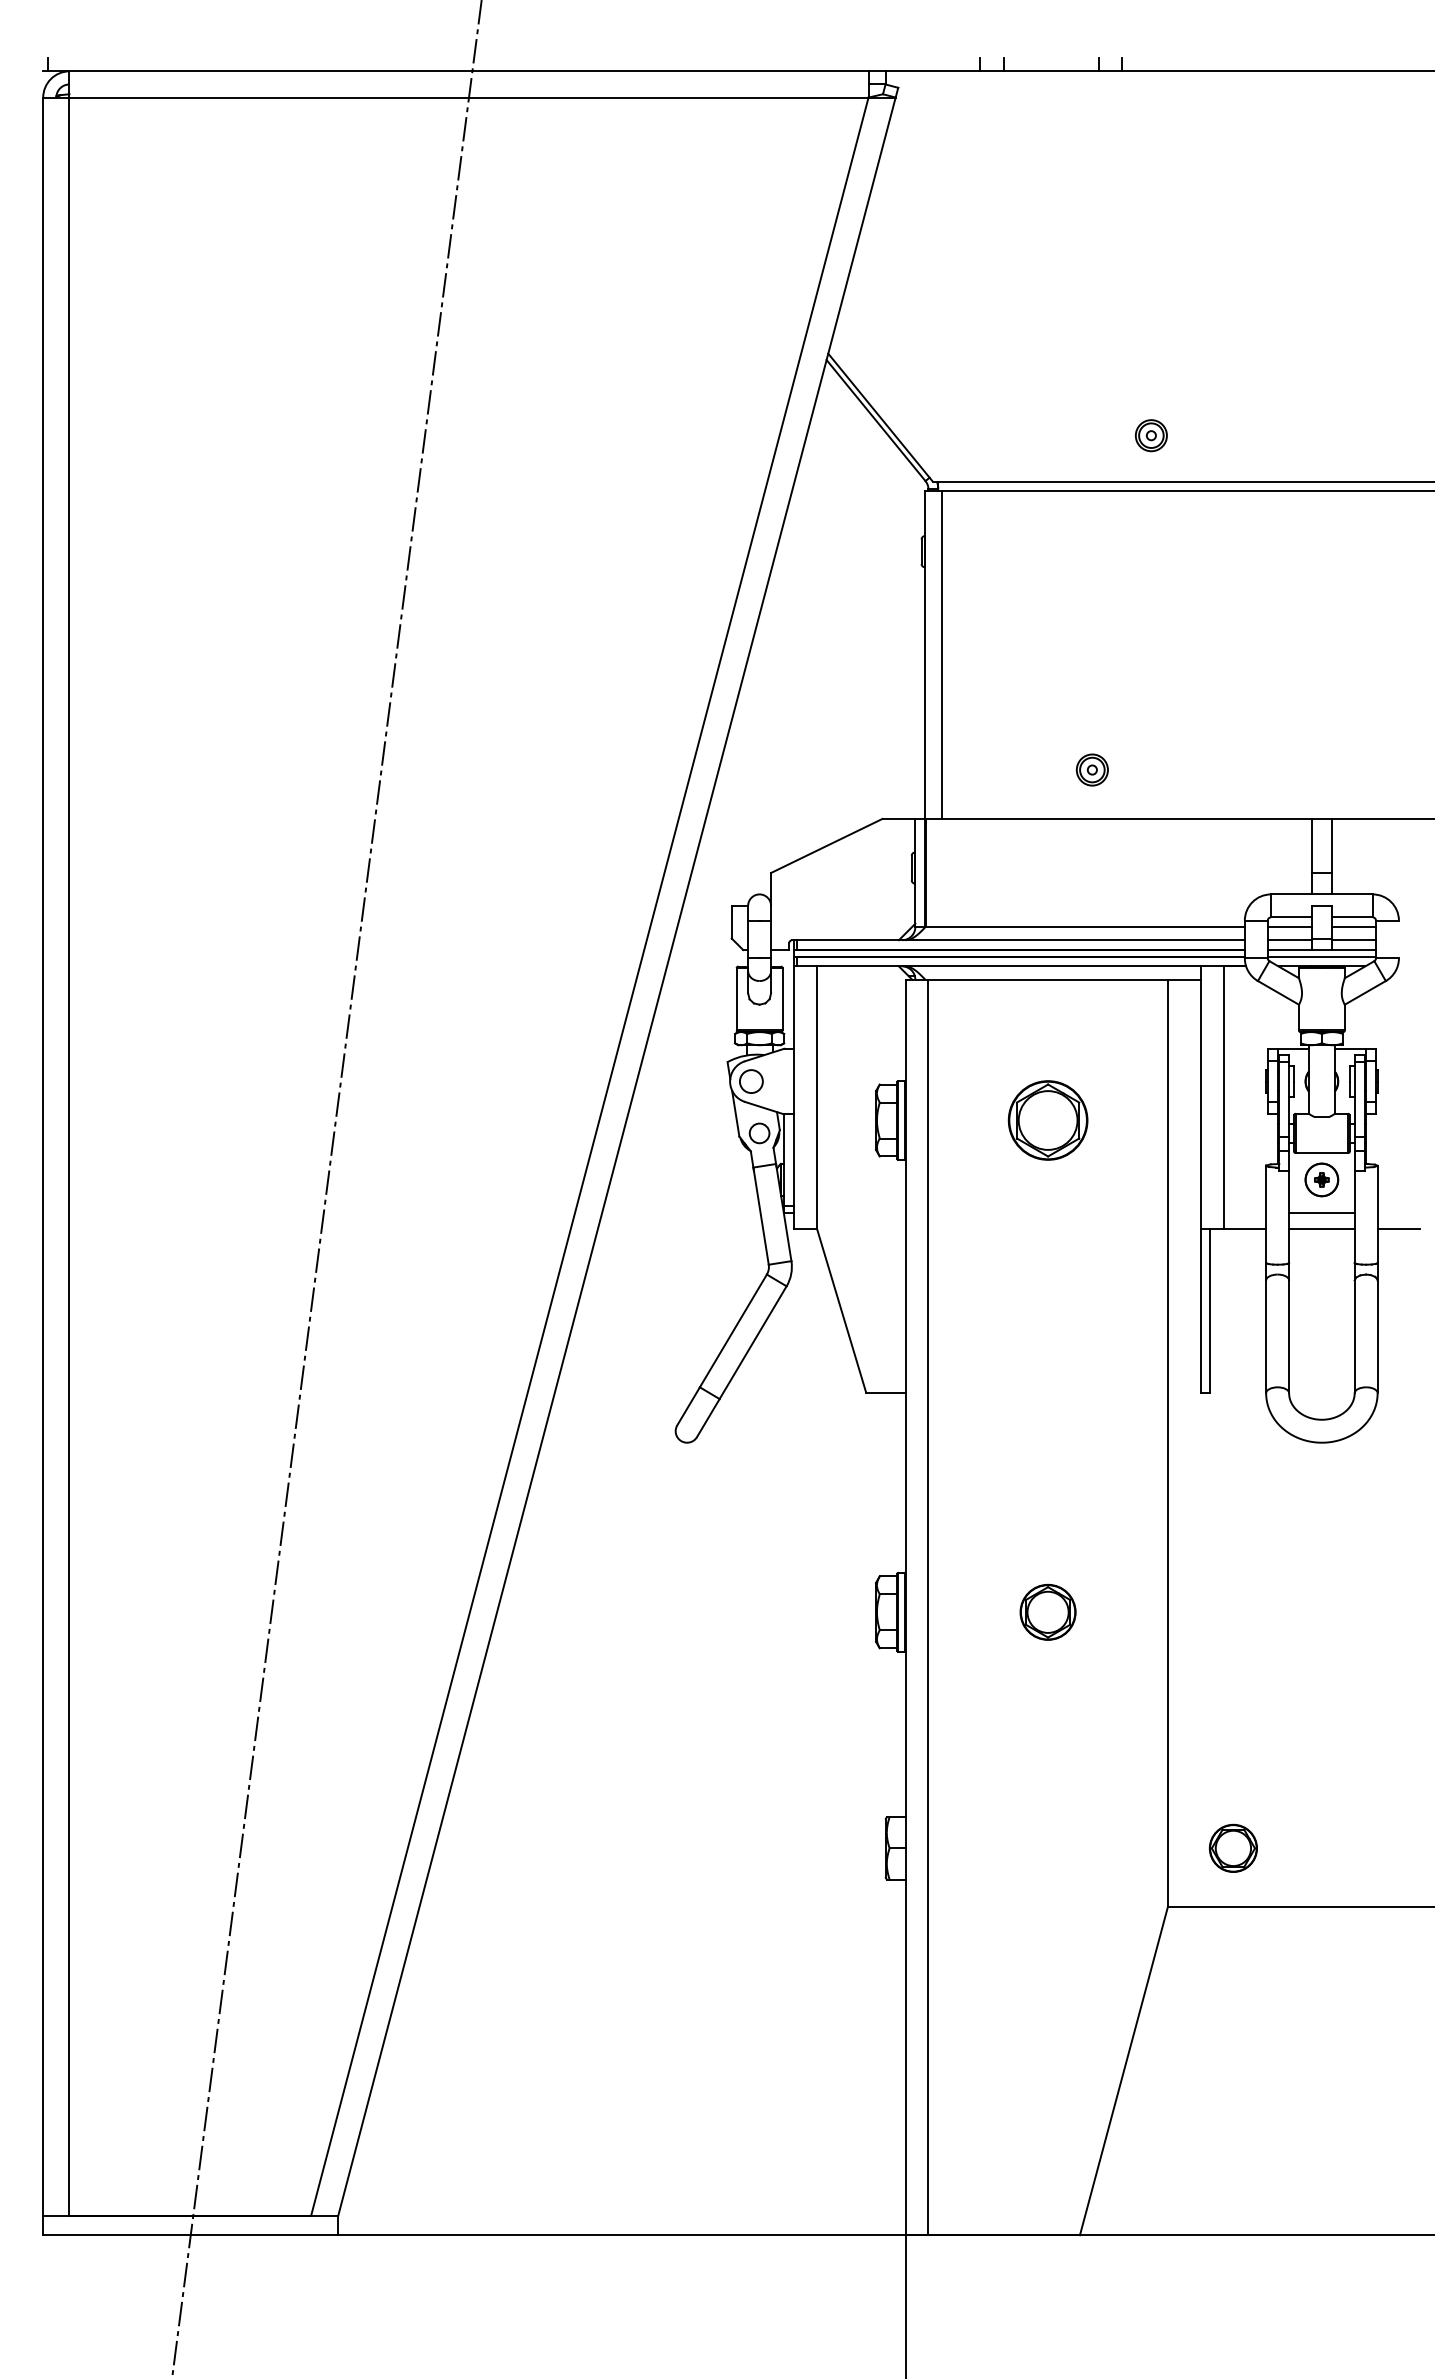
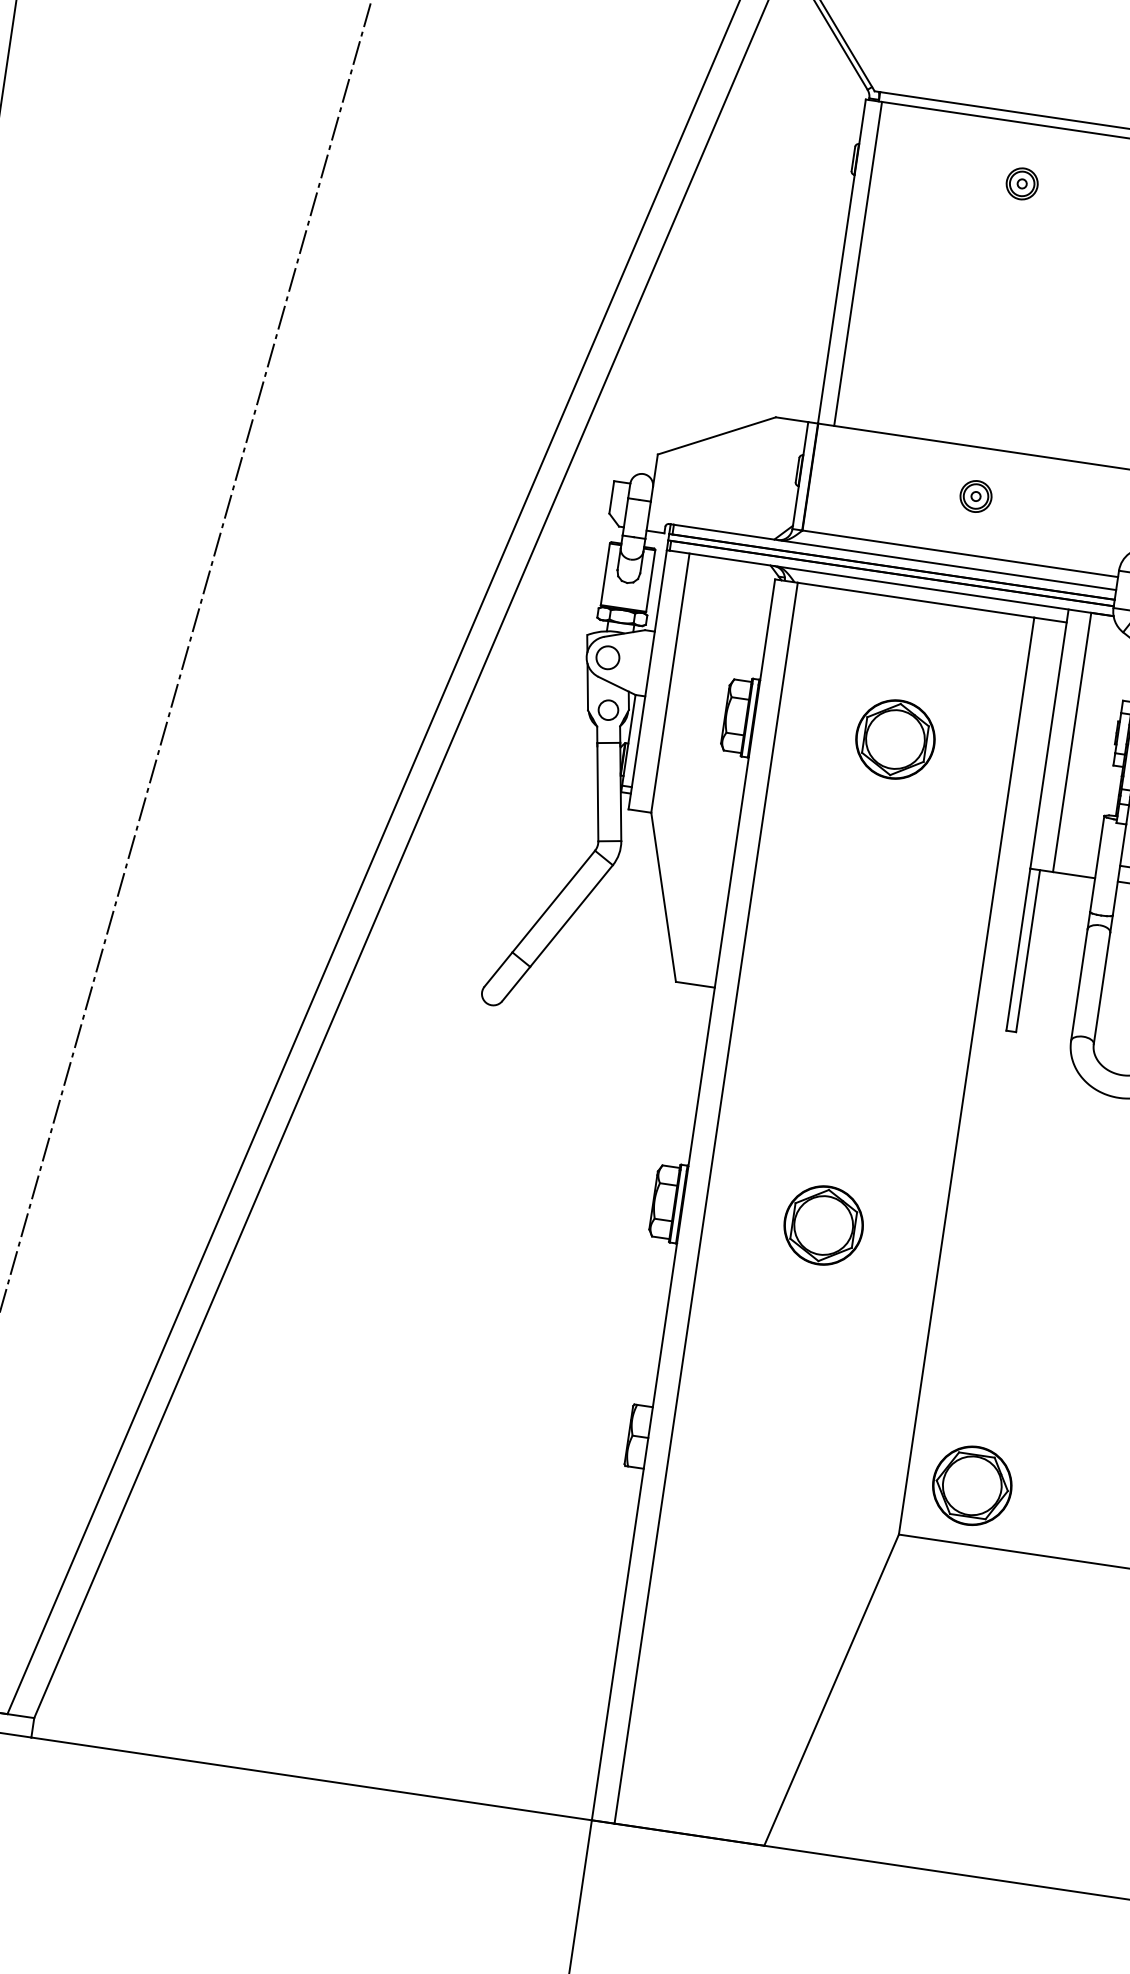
part: (1150, 435) -> (1021, 183), moved
part: (1091, 769) -> (975, 495), moved
part: (1047, 1612) -> (823, 1225), size x1.43
part: (1233, 1848) -> (972, 1485), size x1.67

